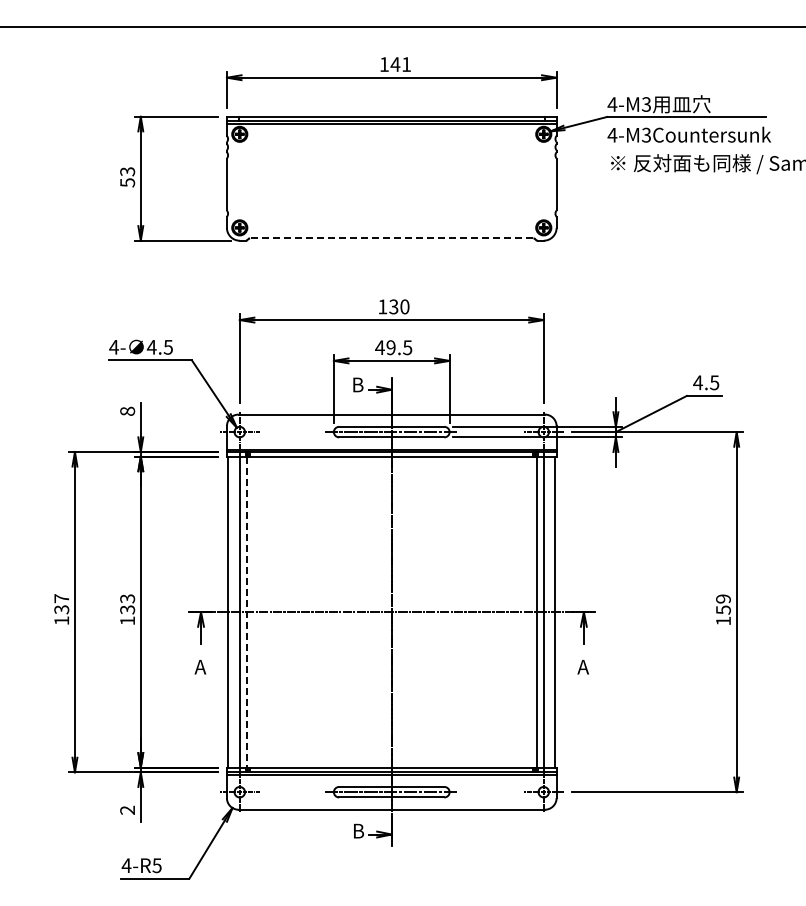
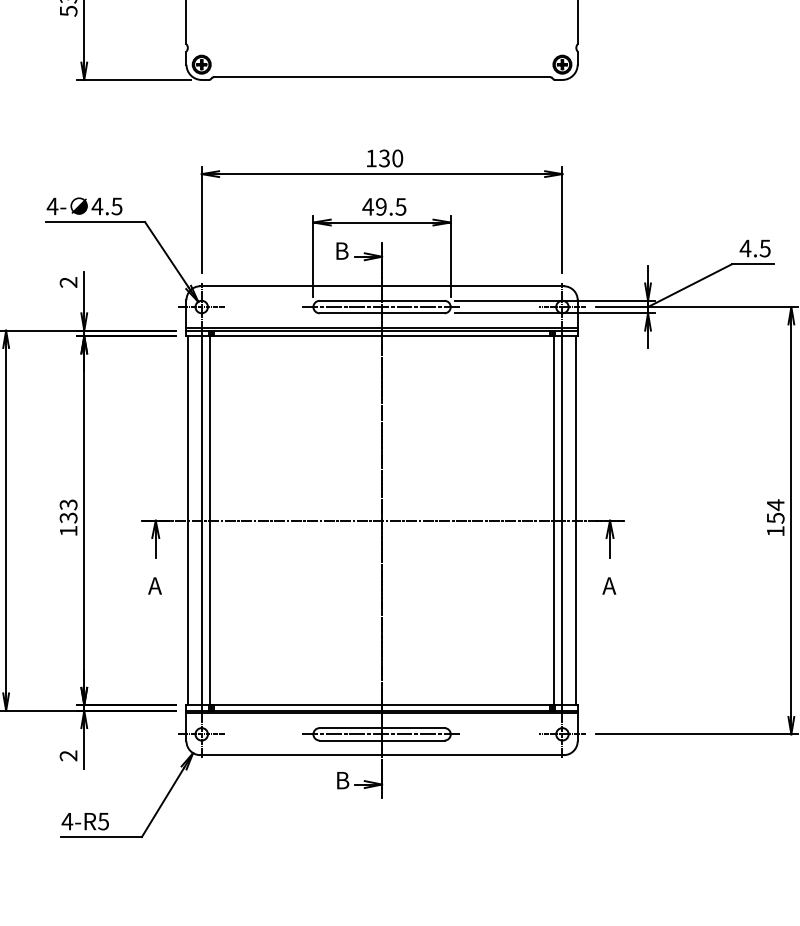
line: (391, 238) -> (381, 77), dashed -> solid
text: (127, 410) -> (68, 281), 8 -> 2
text: (723, 599) -> (775, 505), 159 -> 154
line: (246, 612) -> (209, 521), dashed -> solid

